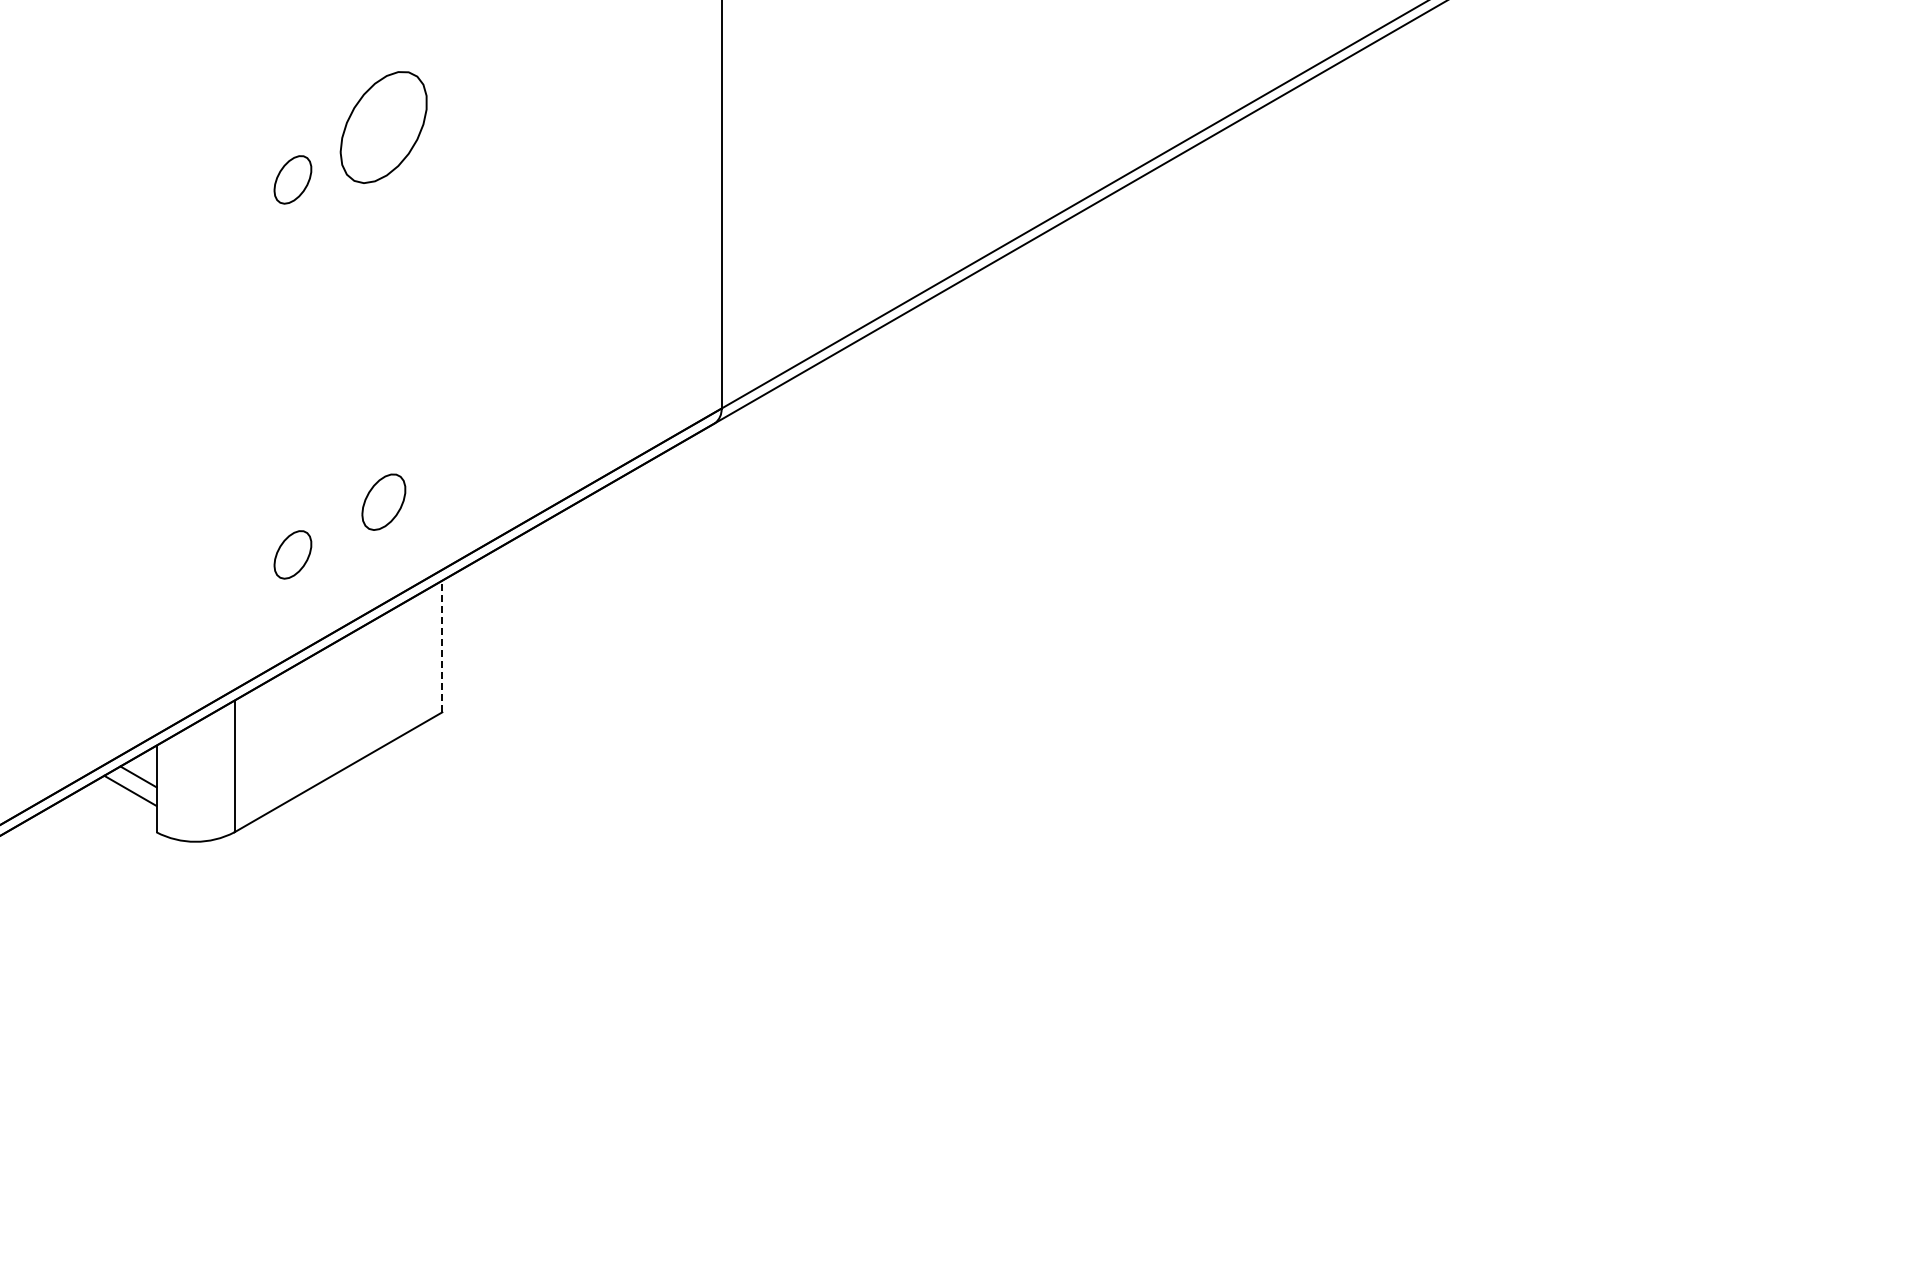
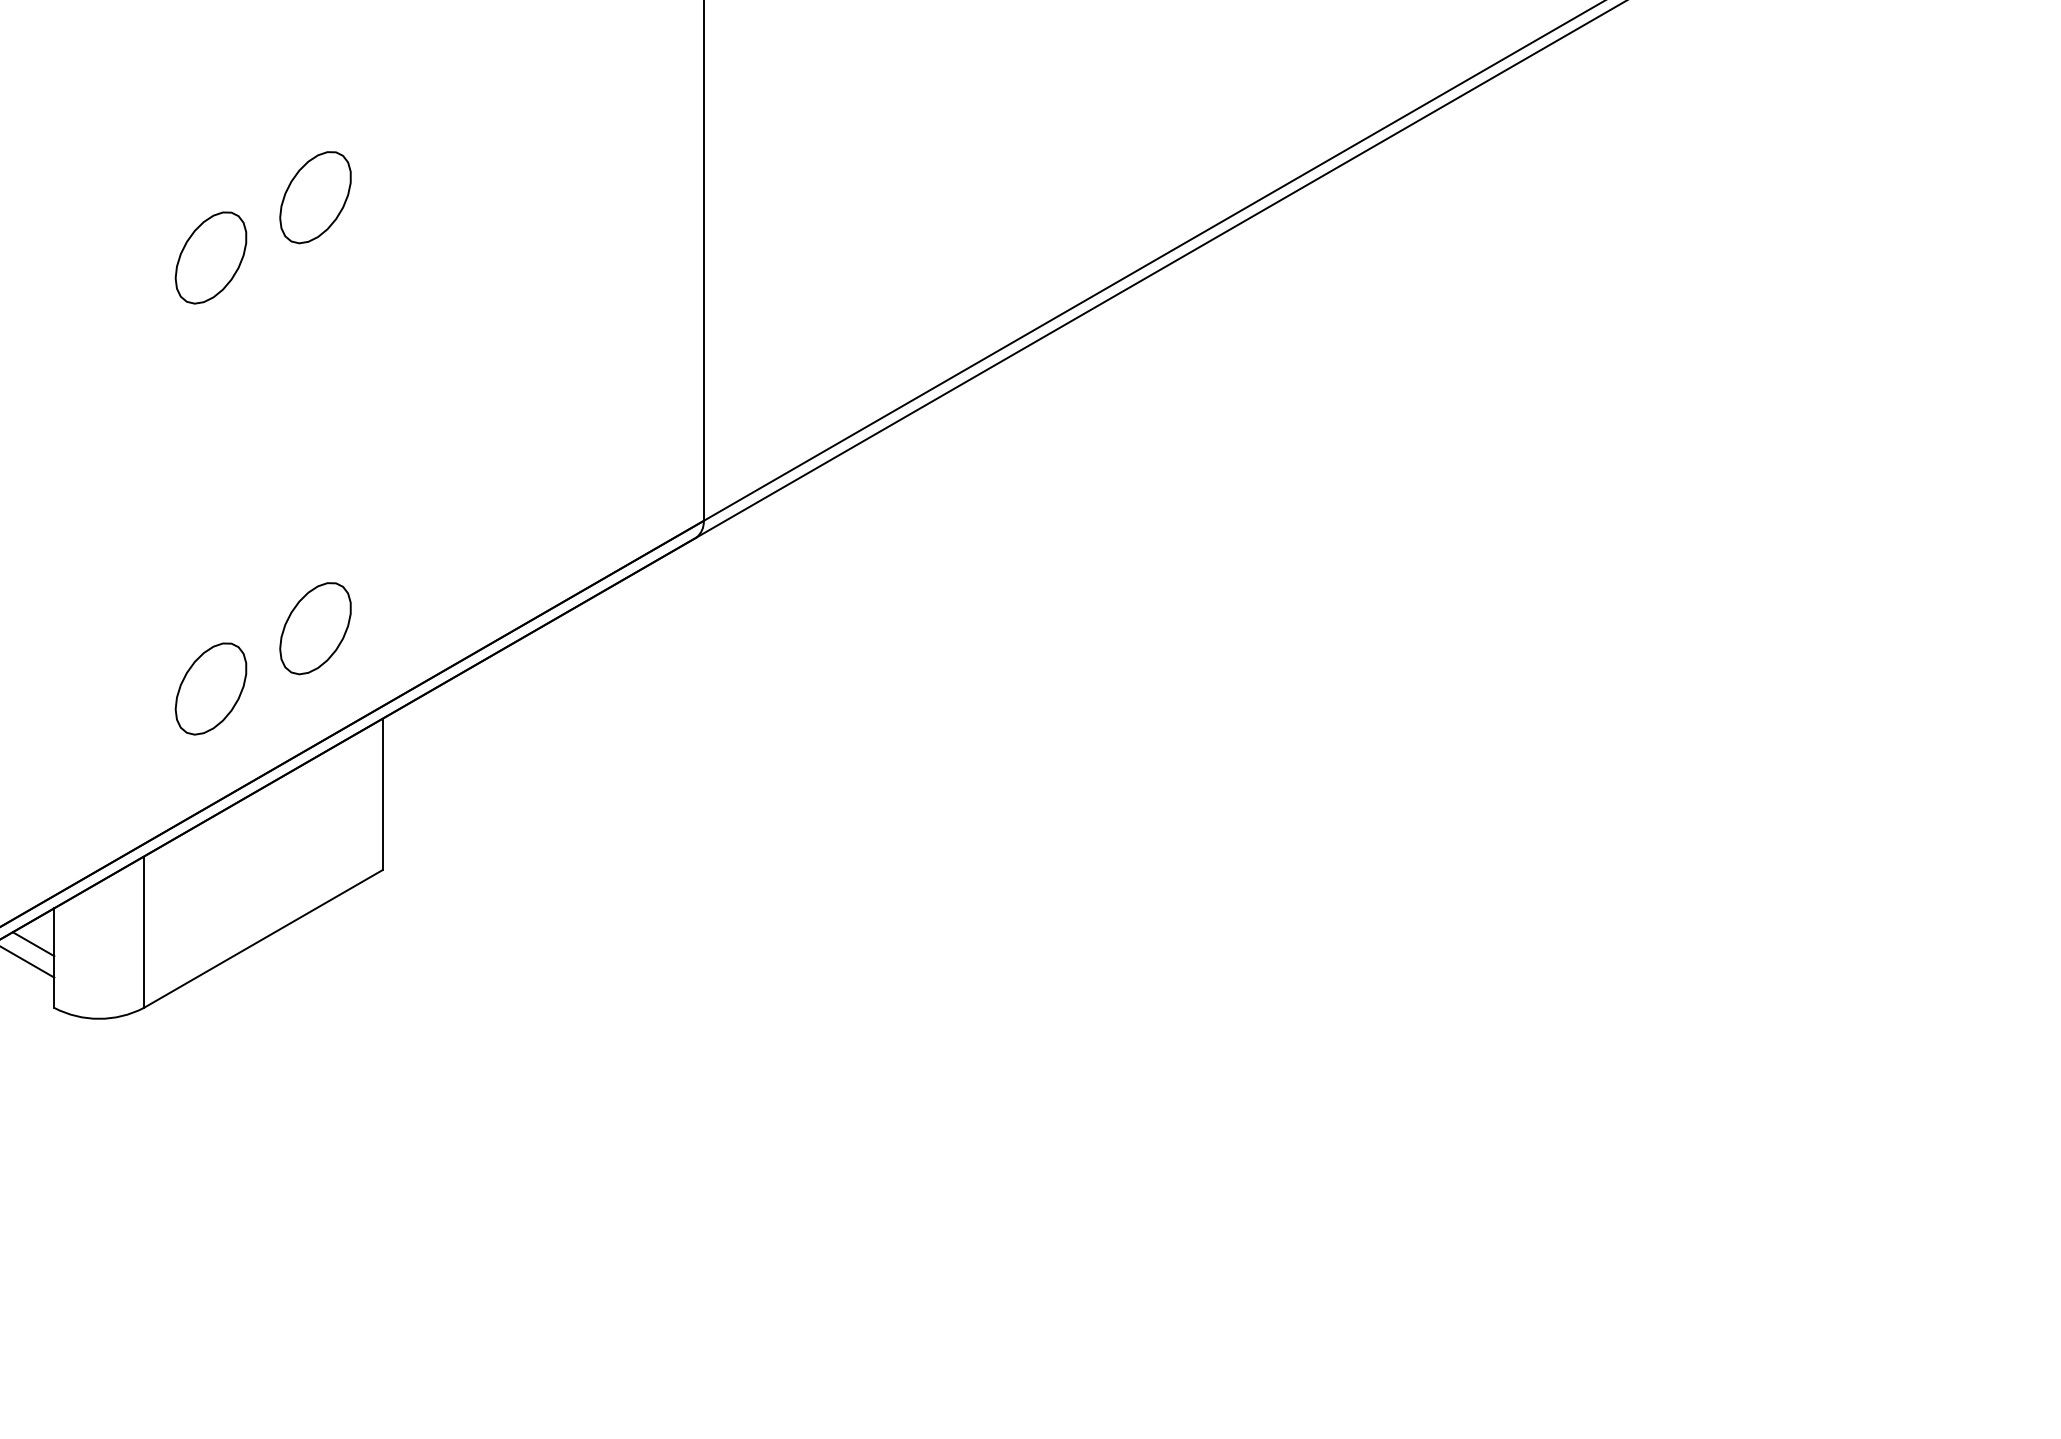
part: (383, 126) -> (315, 196), size x0.71
part: (292, 179) -> (210, 257), size x1.67
part: (383, 501) -> (315, 627), size x1.43
part: (292, 554) -> (210, 688), size x1.67
line: (442, 646) -> (382, 794), dashed -> solid

